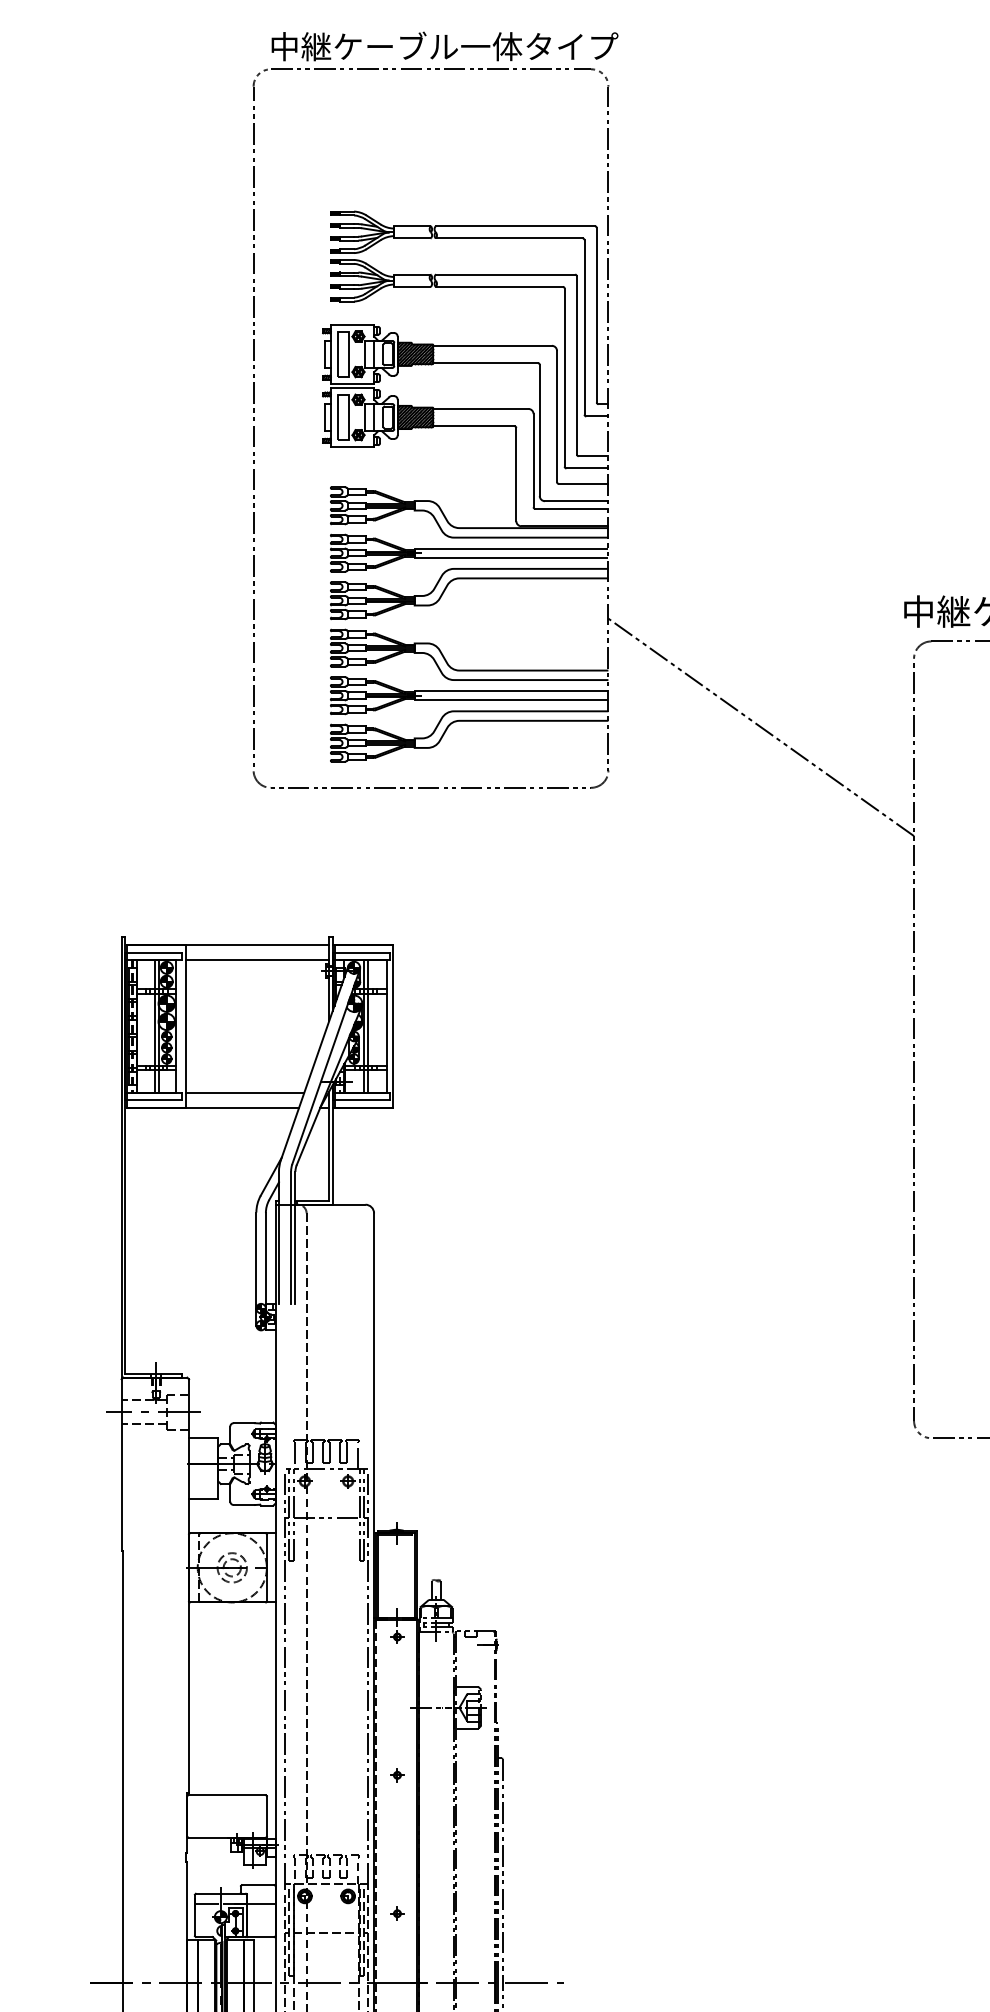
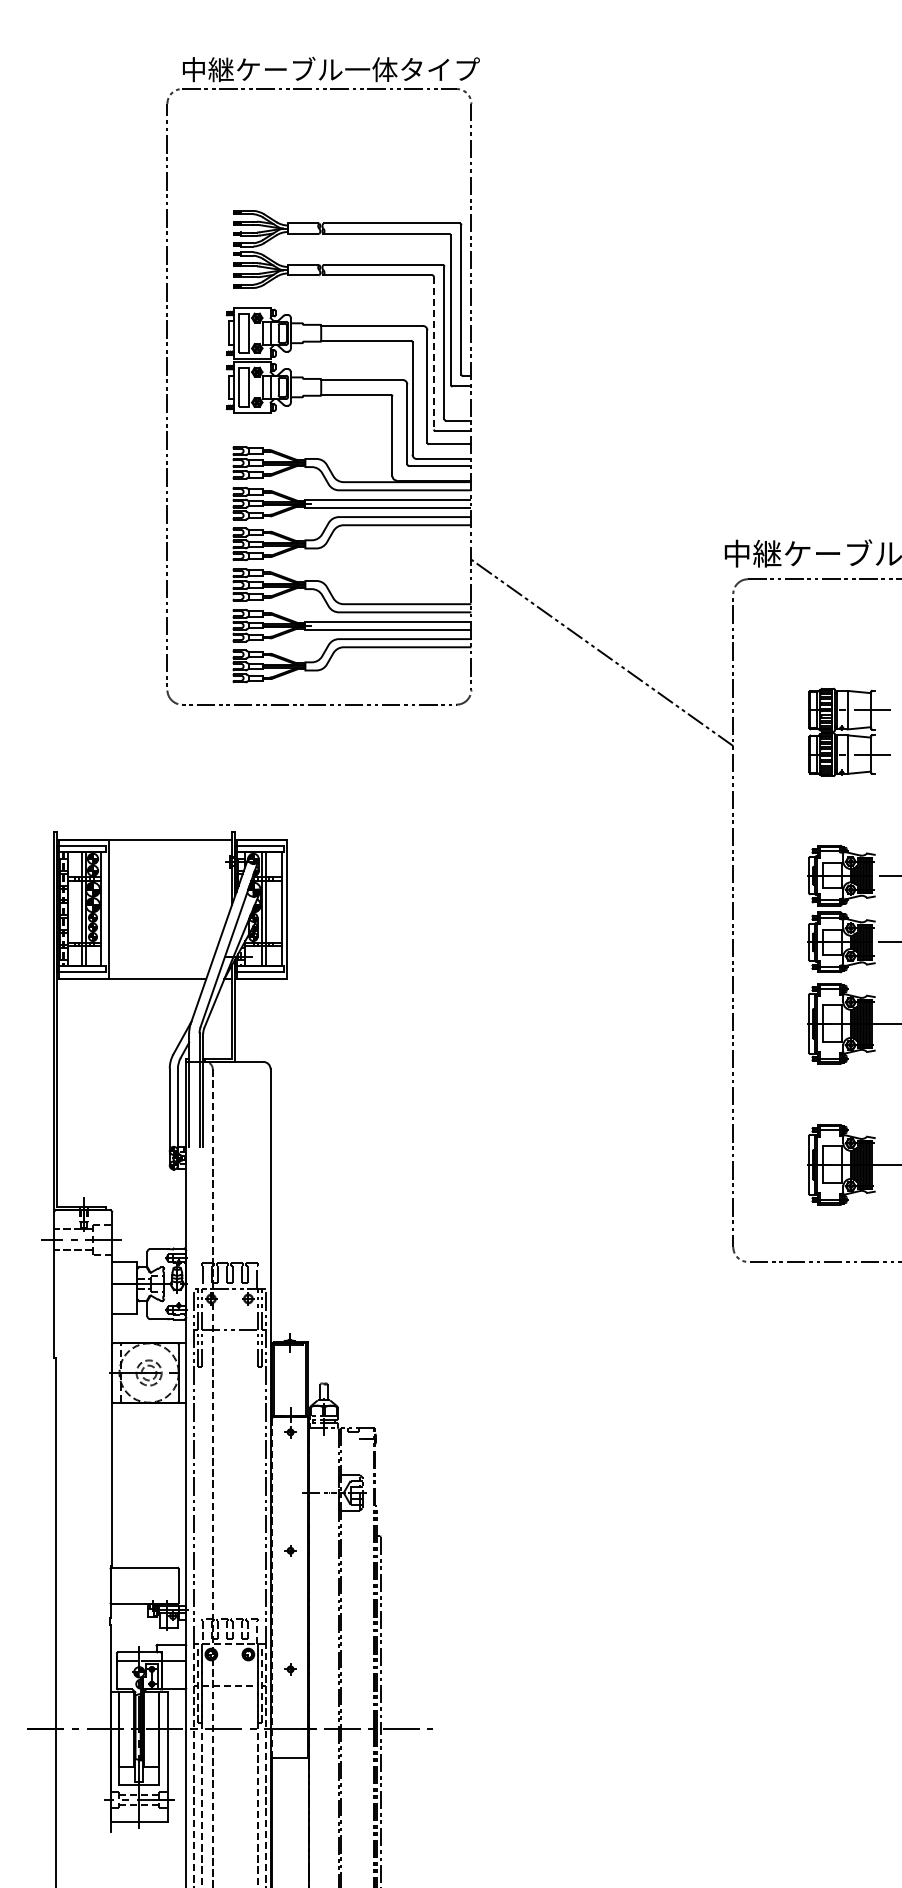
hatch: (414, 354) -> (305, 333), removed
line: (564, 377) -> (433, 353), solid -> dashed
hatch: (414, 417) -> (305, 387), removed
line: (257, 960) -> (170, 852), removed
line: (244, 1093) -> (159, 966), removed

